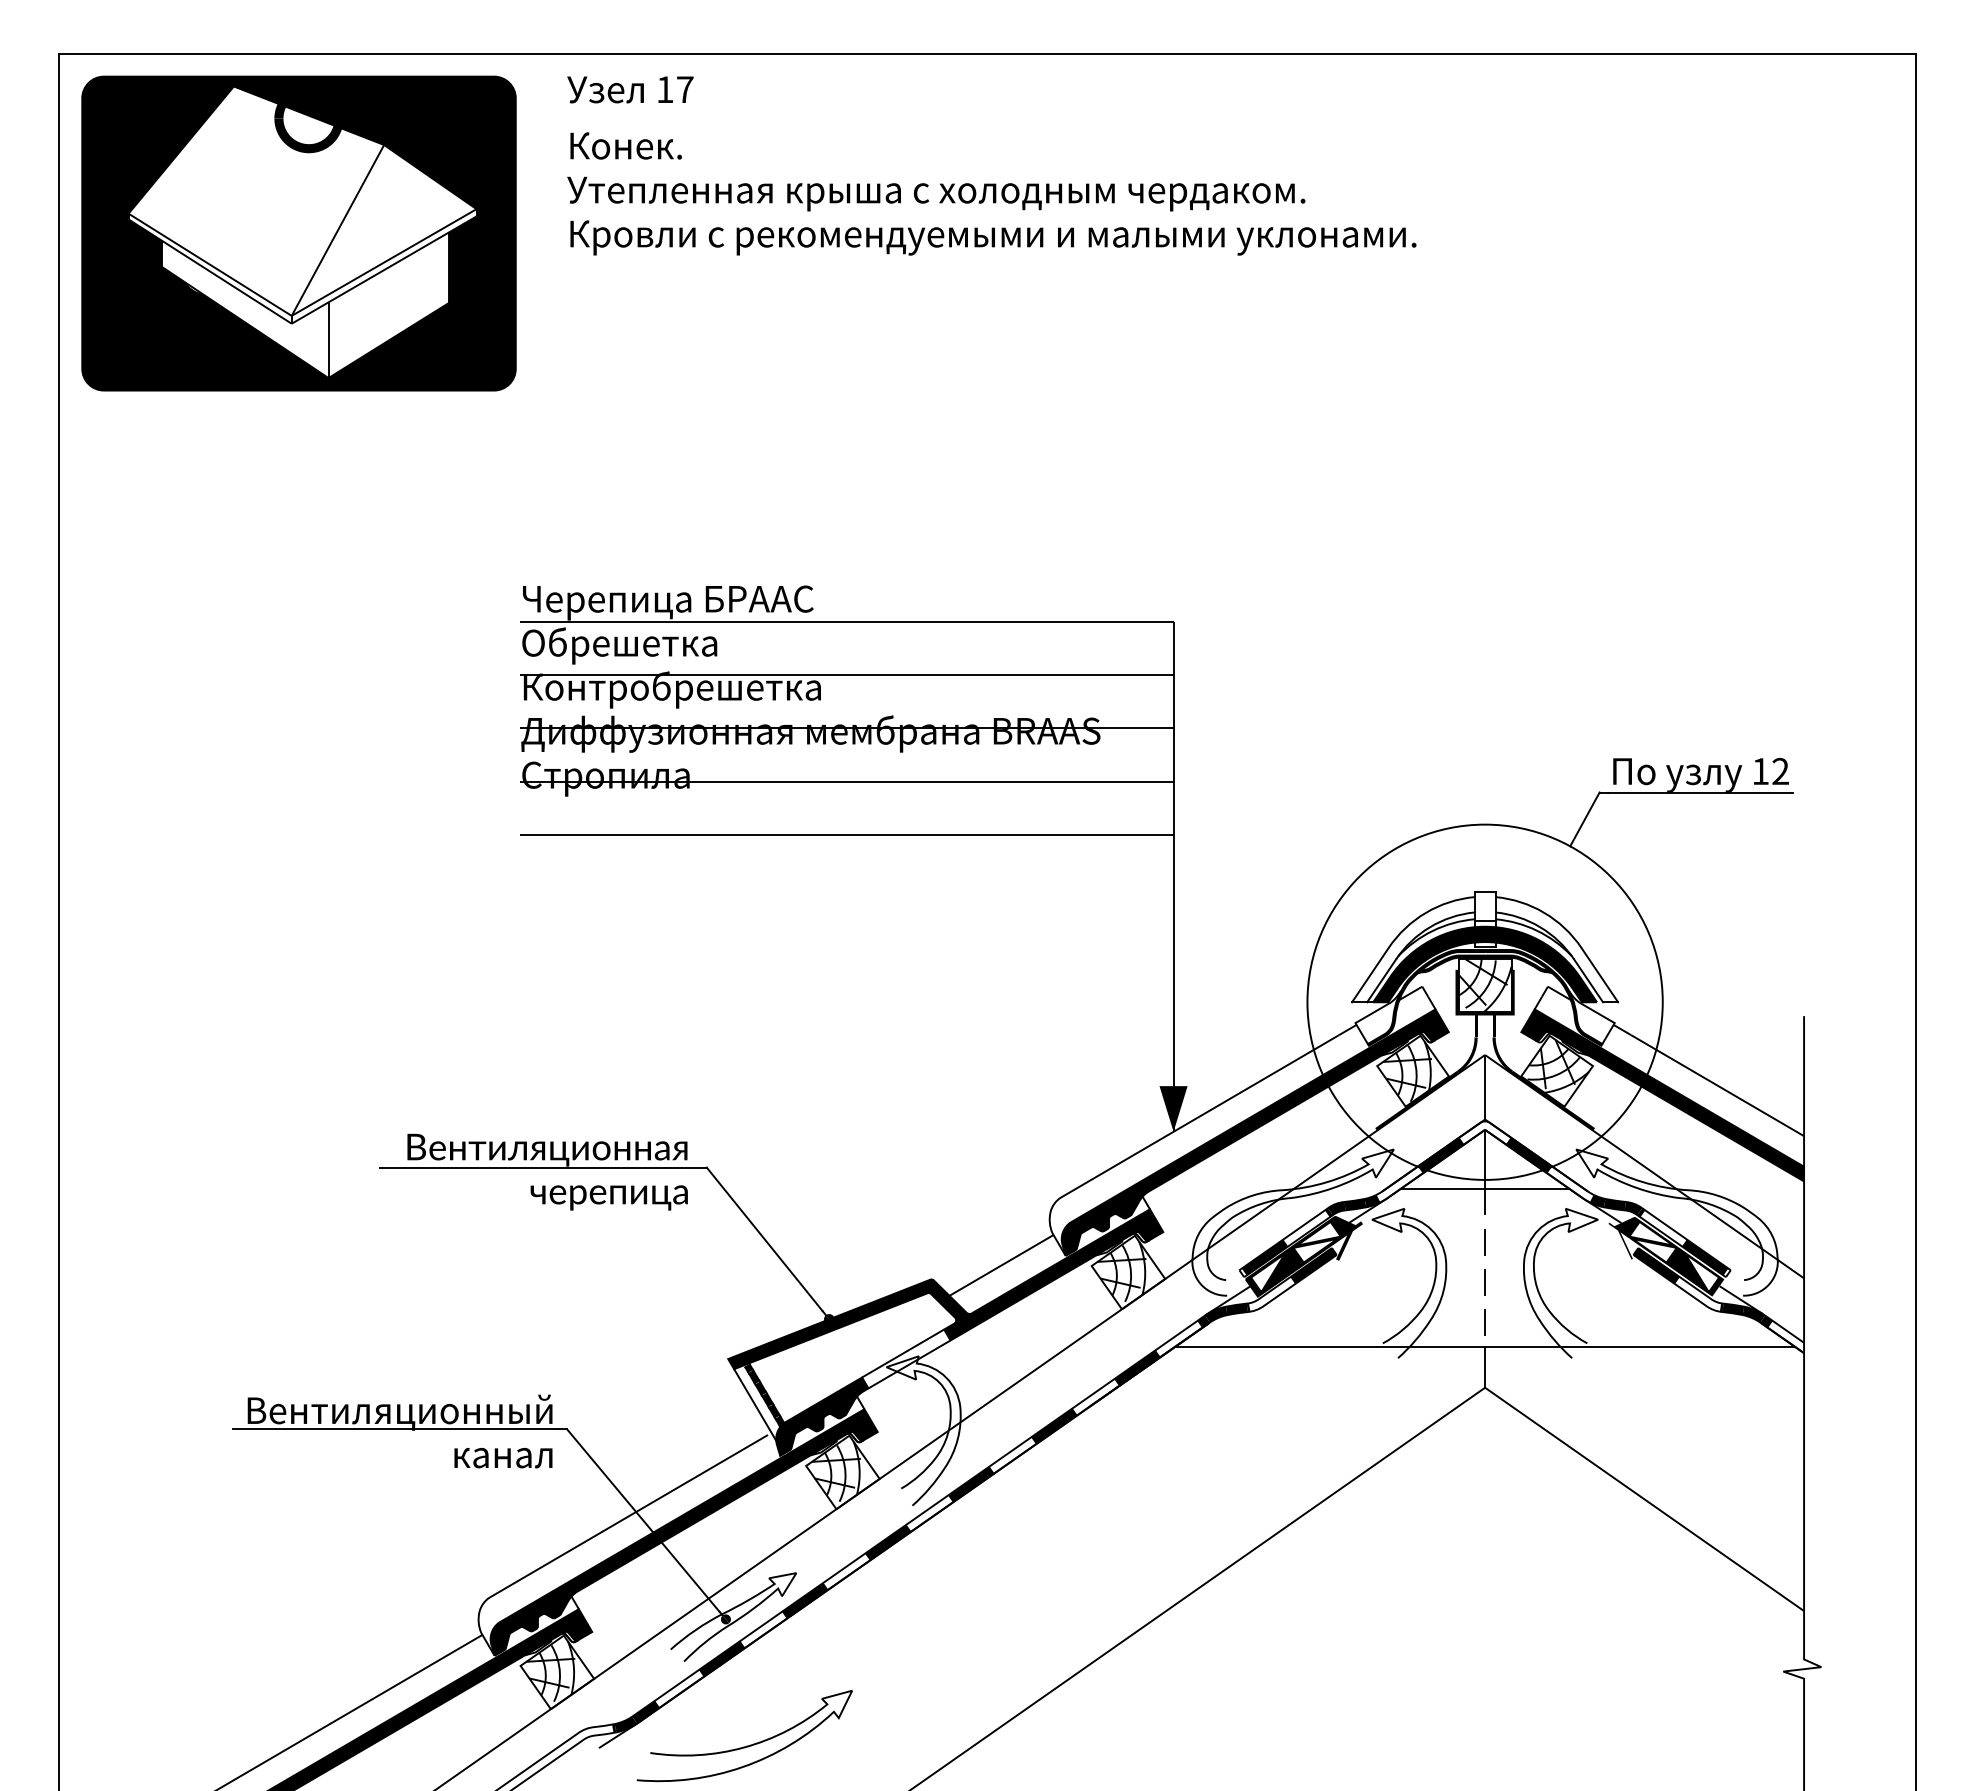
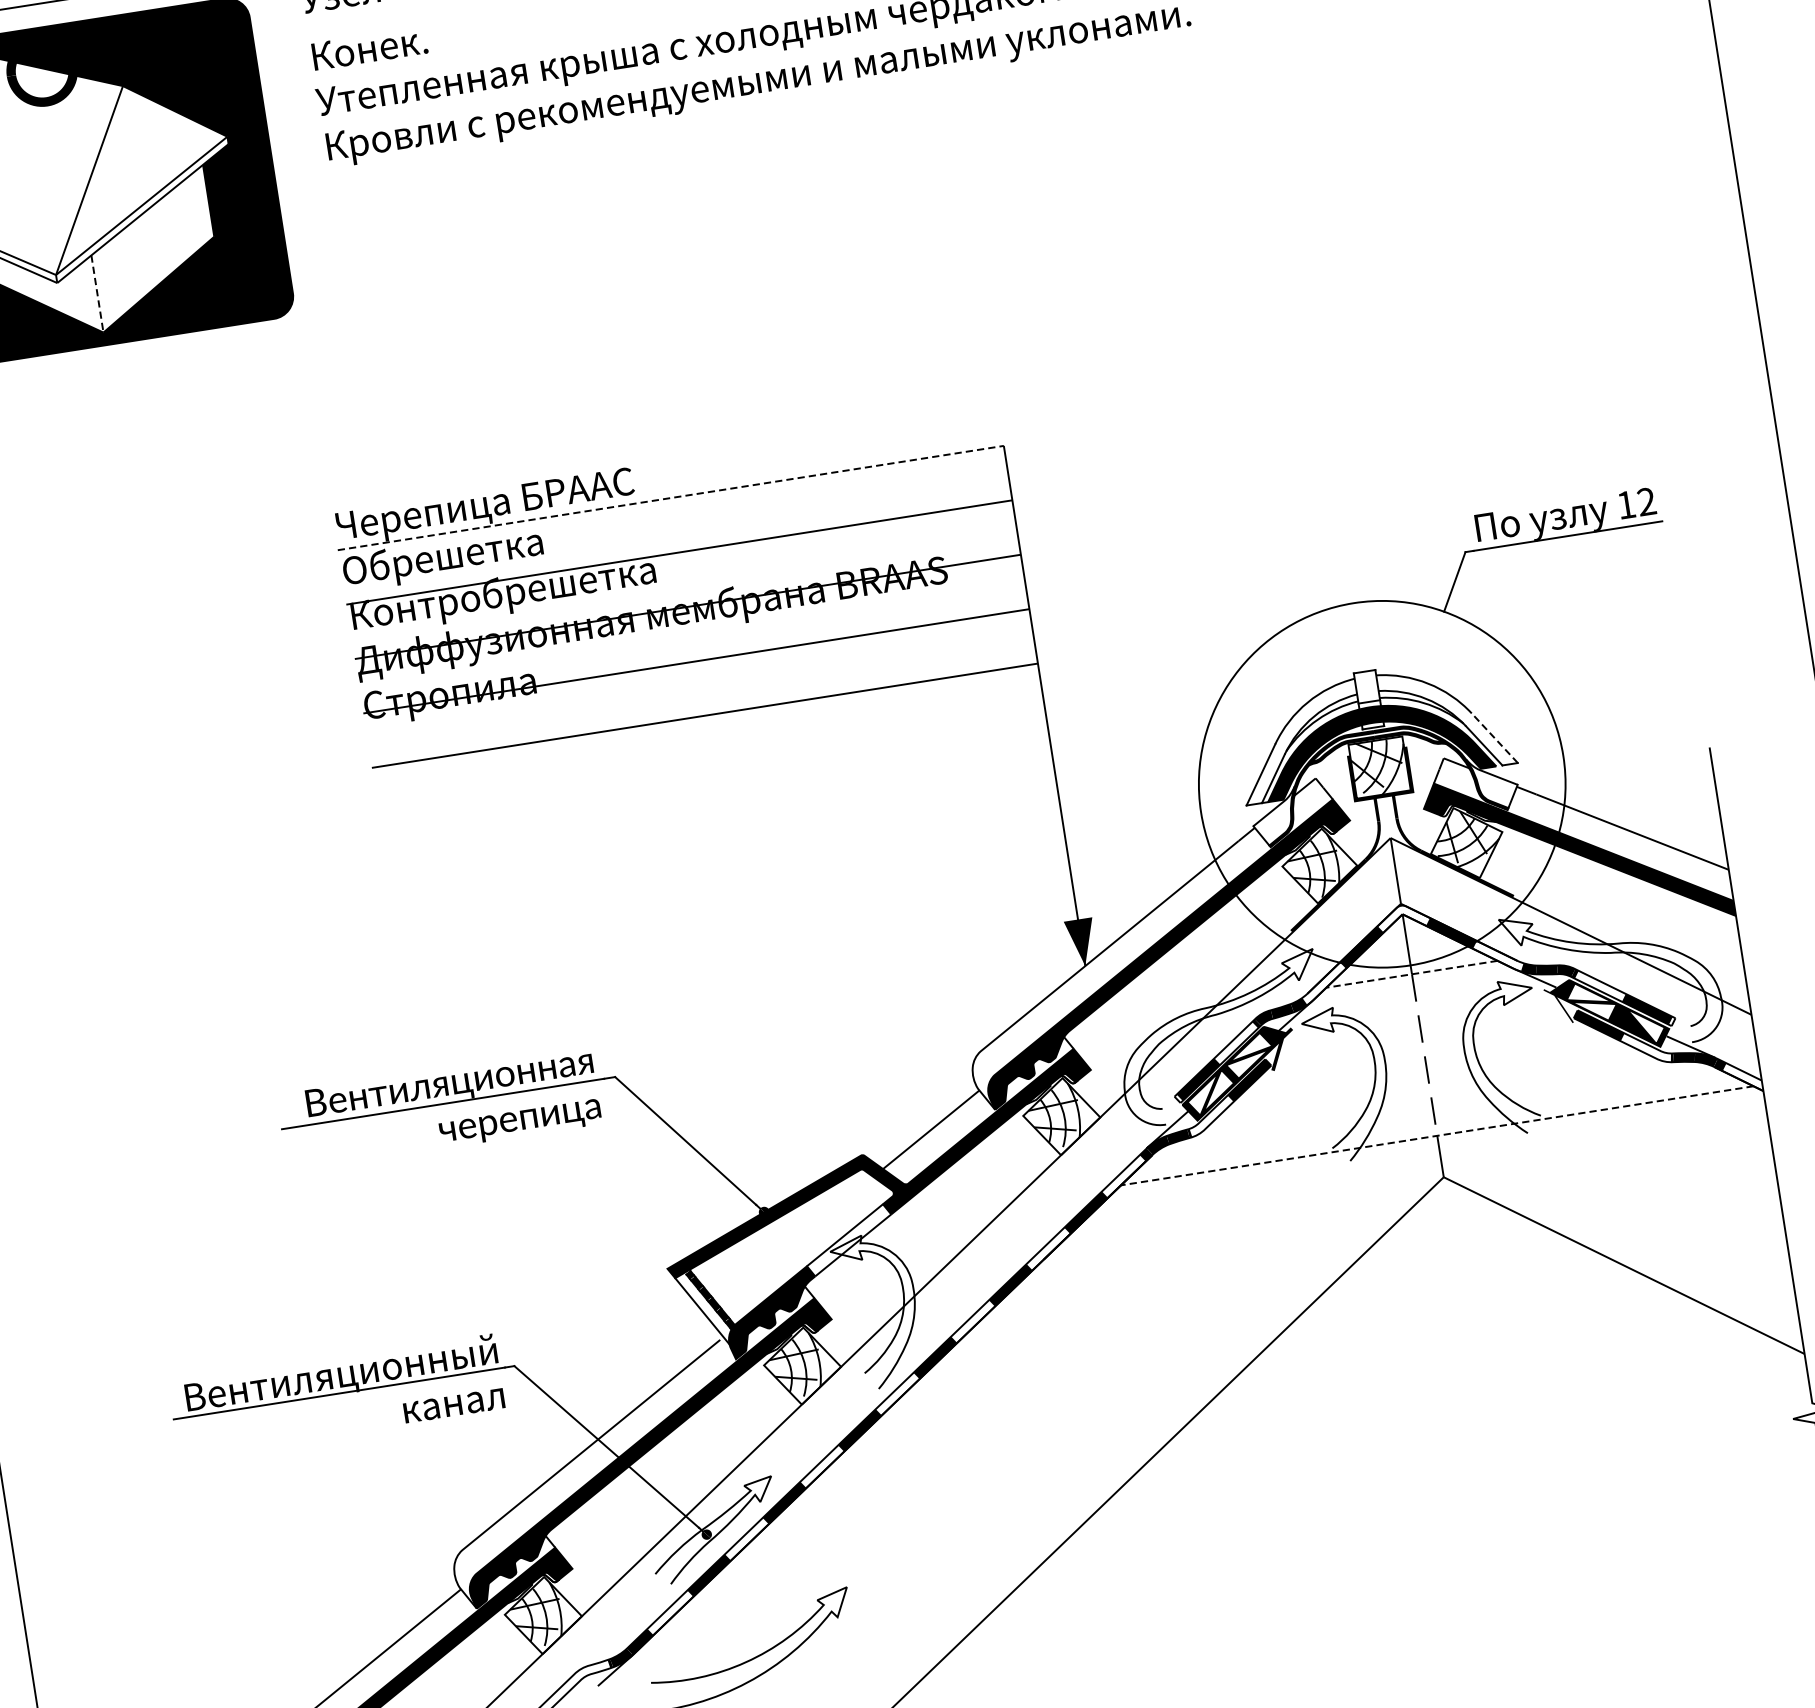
line: (328, 340) -> (97, 294), solid -> dashed
line: (846, 621) -> (670, 498), solid -> dashed
line: (1599, 975) -> (1494, 738), solid -> dashed
line: (1484, 1188) -> (1411, 974), solid -> dashed
line: (1484, 1347) -> (1436, 1136), solid -> dashed

